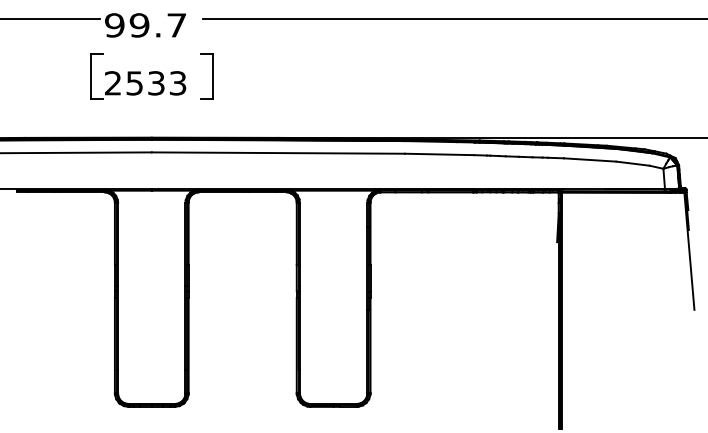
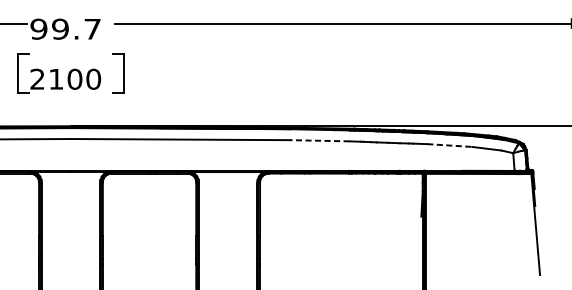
text: (156, 83) -> (75, 79), 2533 -> 2100
line: (439, 154) -> (319, 140), solid -> dashed
line: (590, 160) -> (450, 146), solid -> dashed

